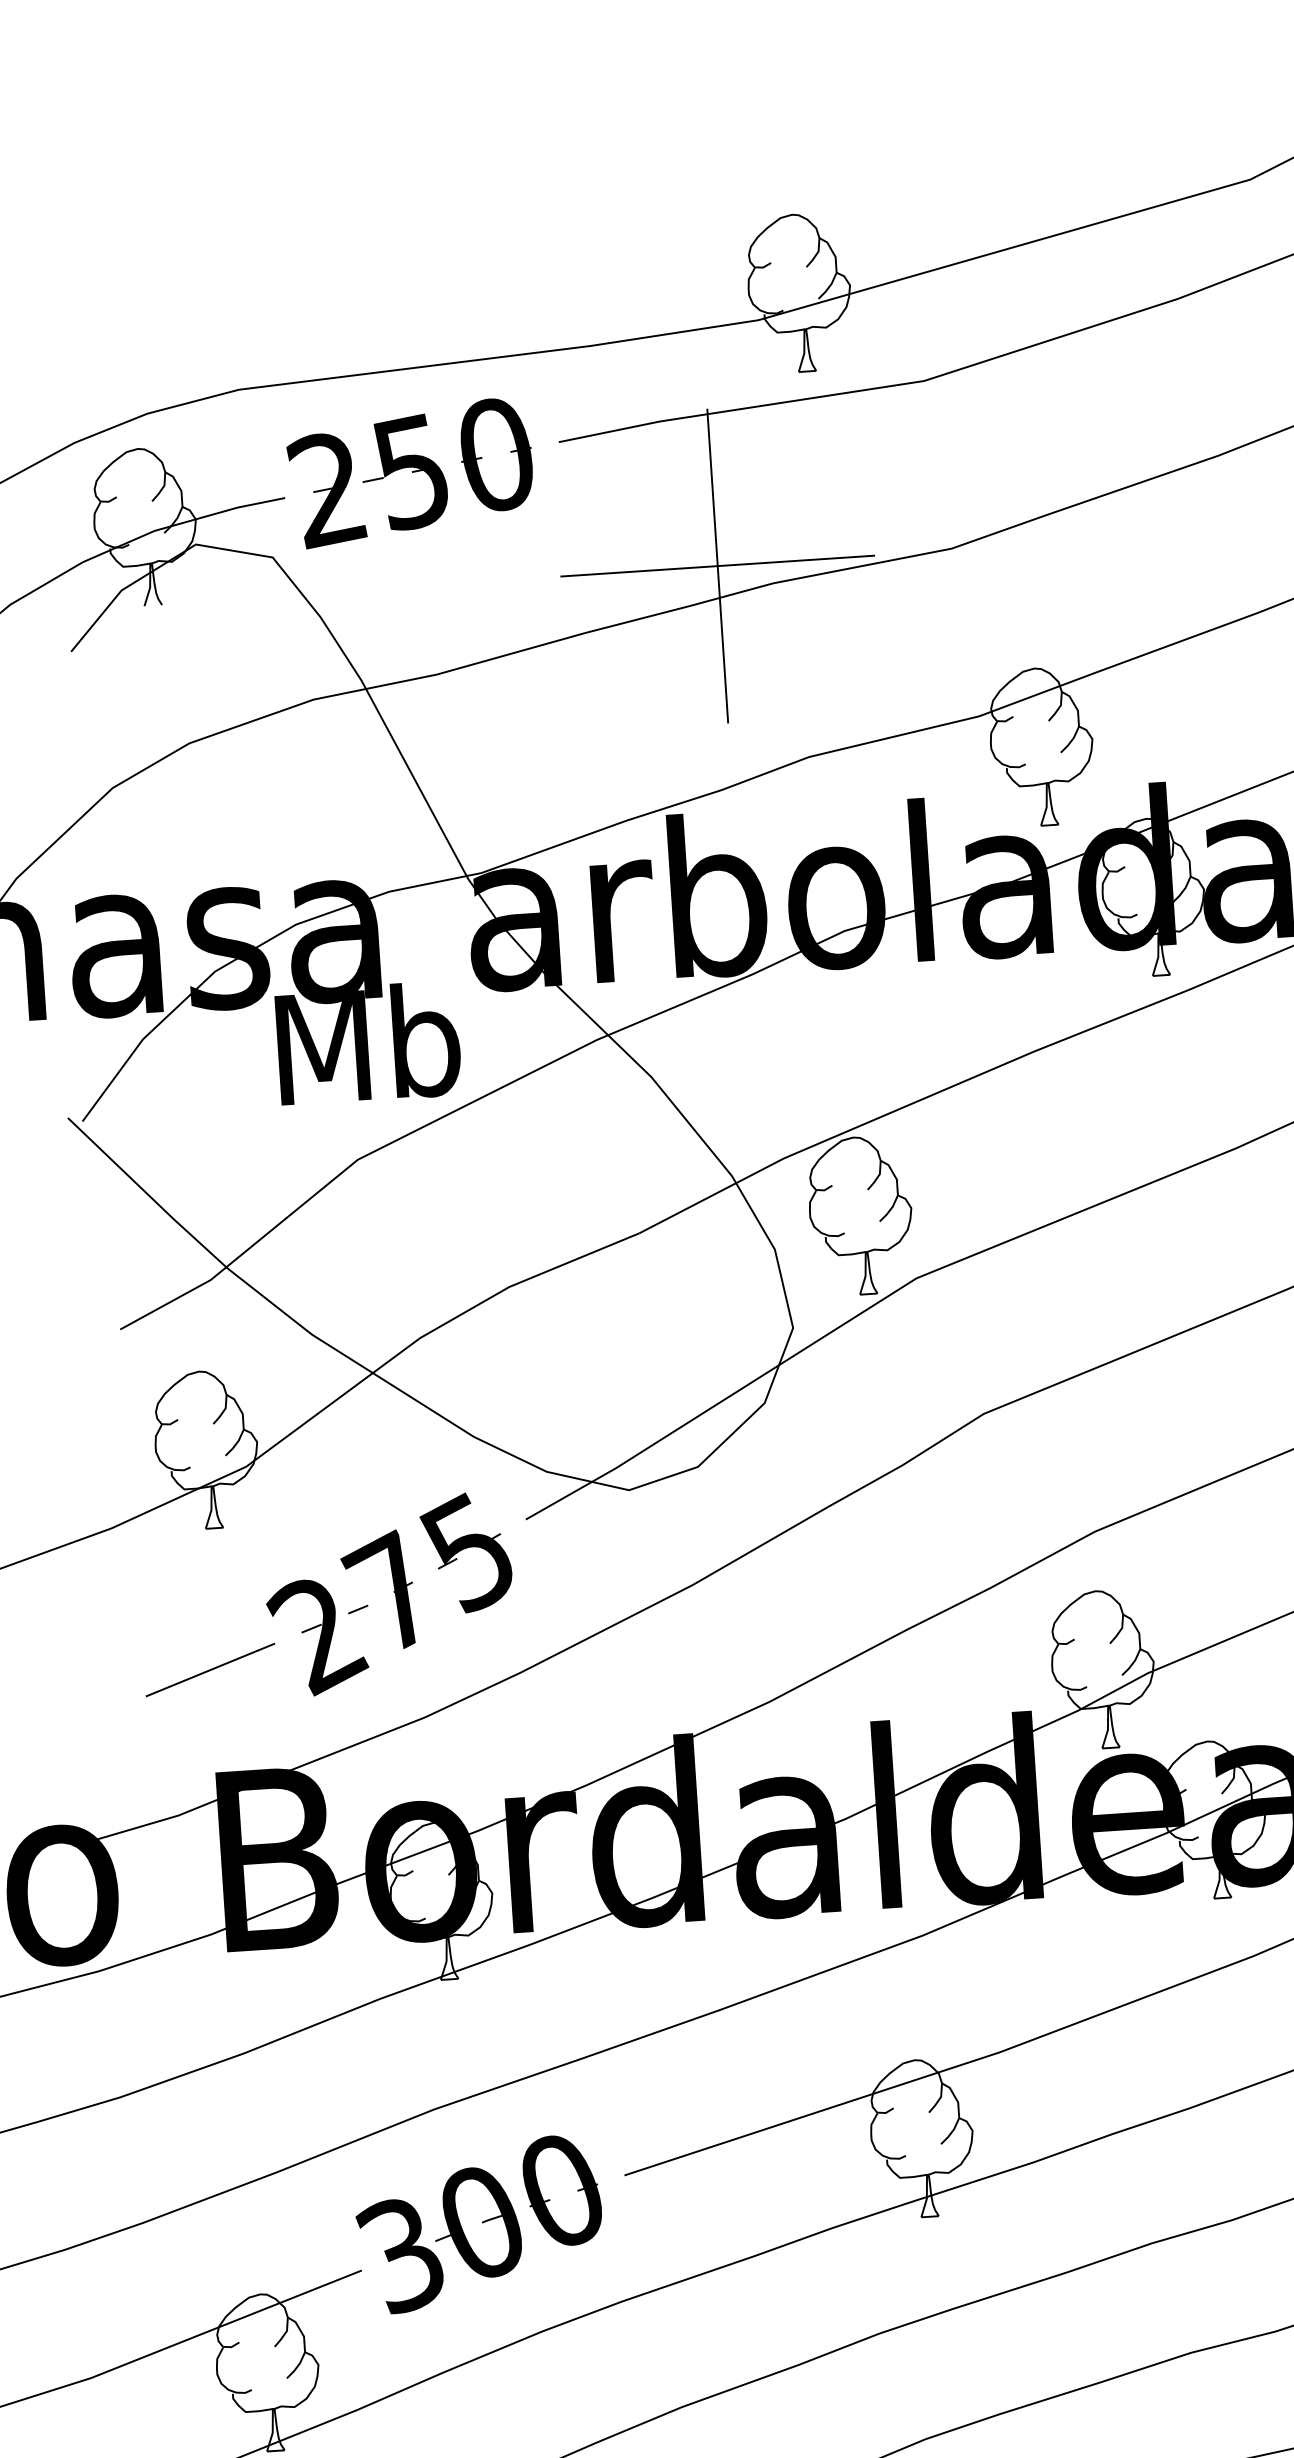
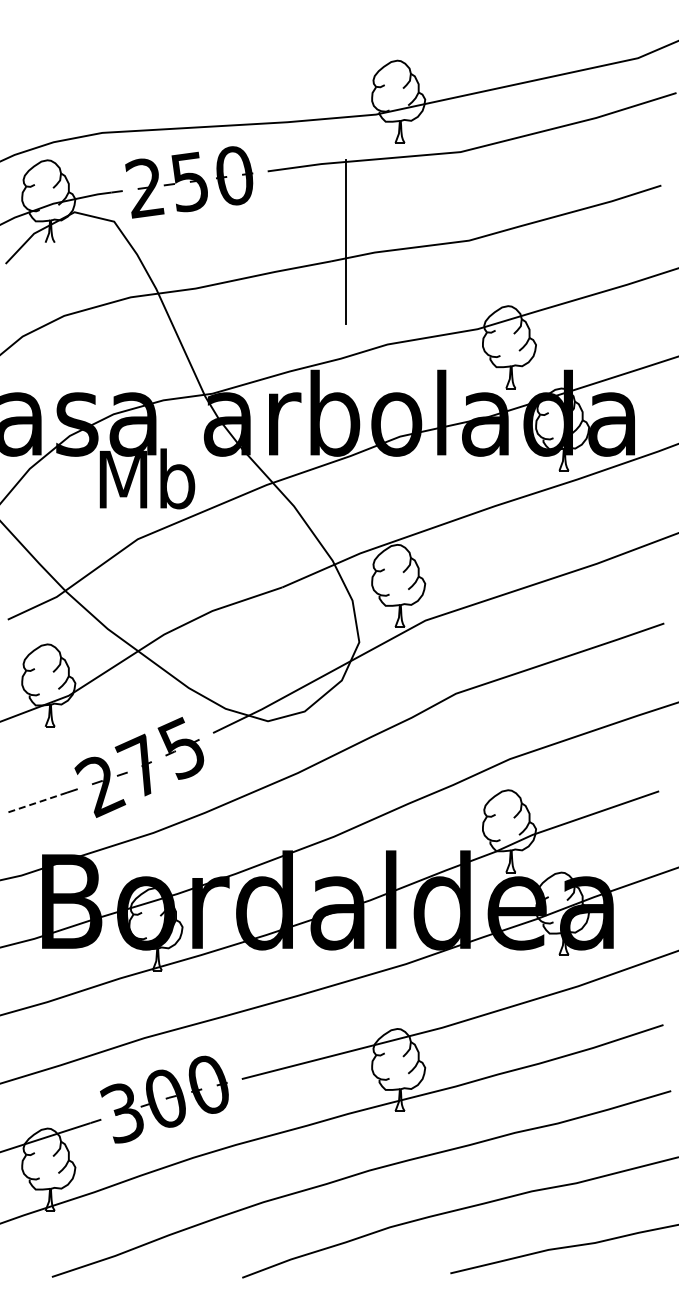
line: (717, 565) -> (346, 241), removed
line: (200, 1674) -> (37, 802), solid -> dashed

